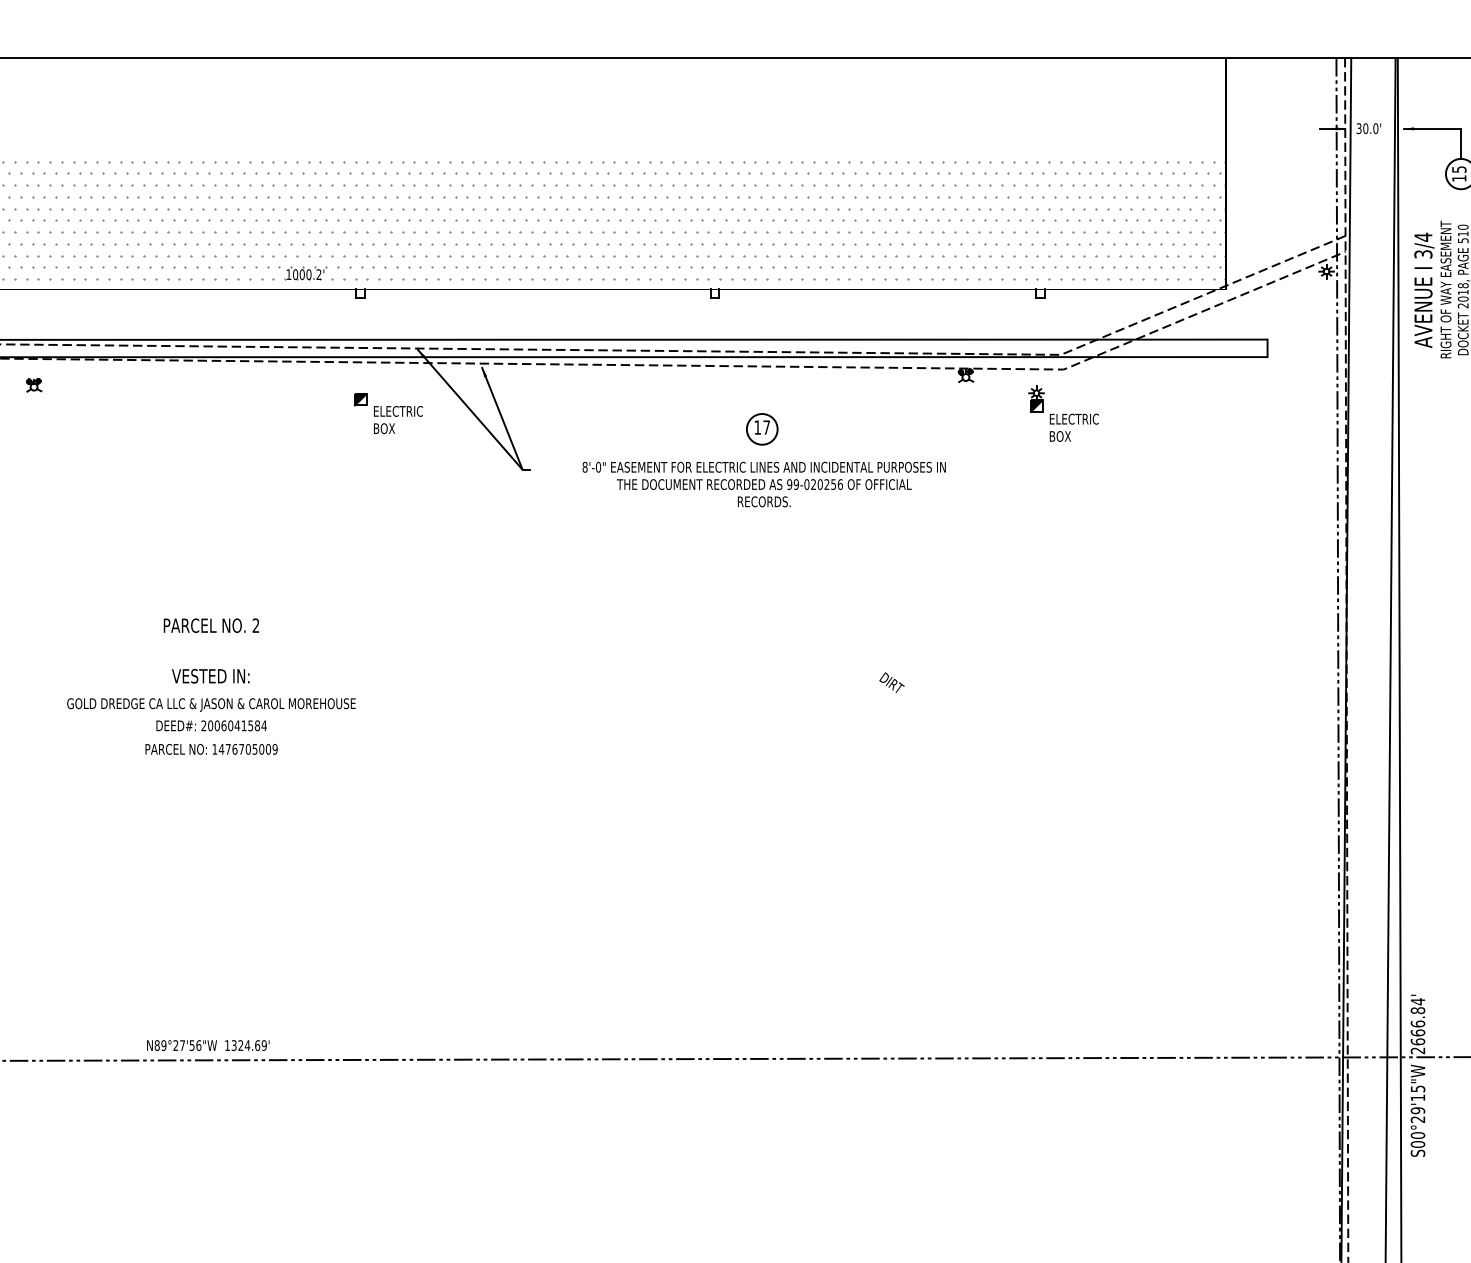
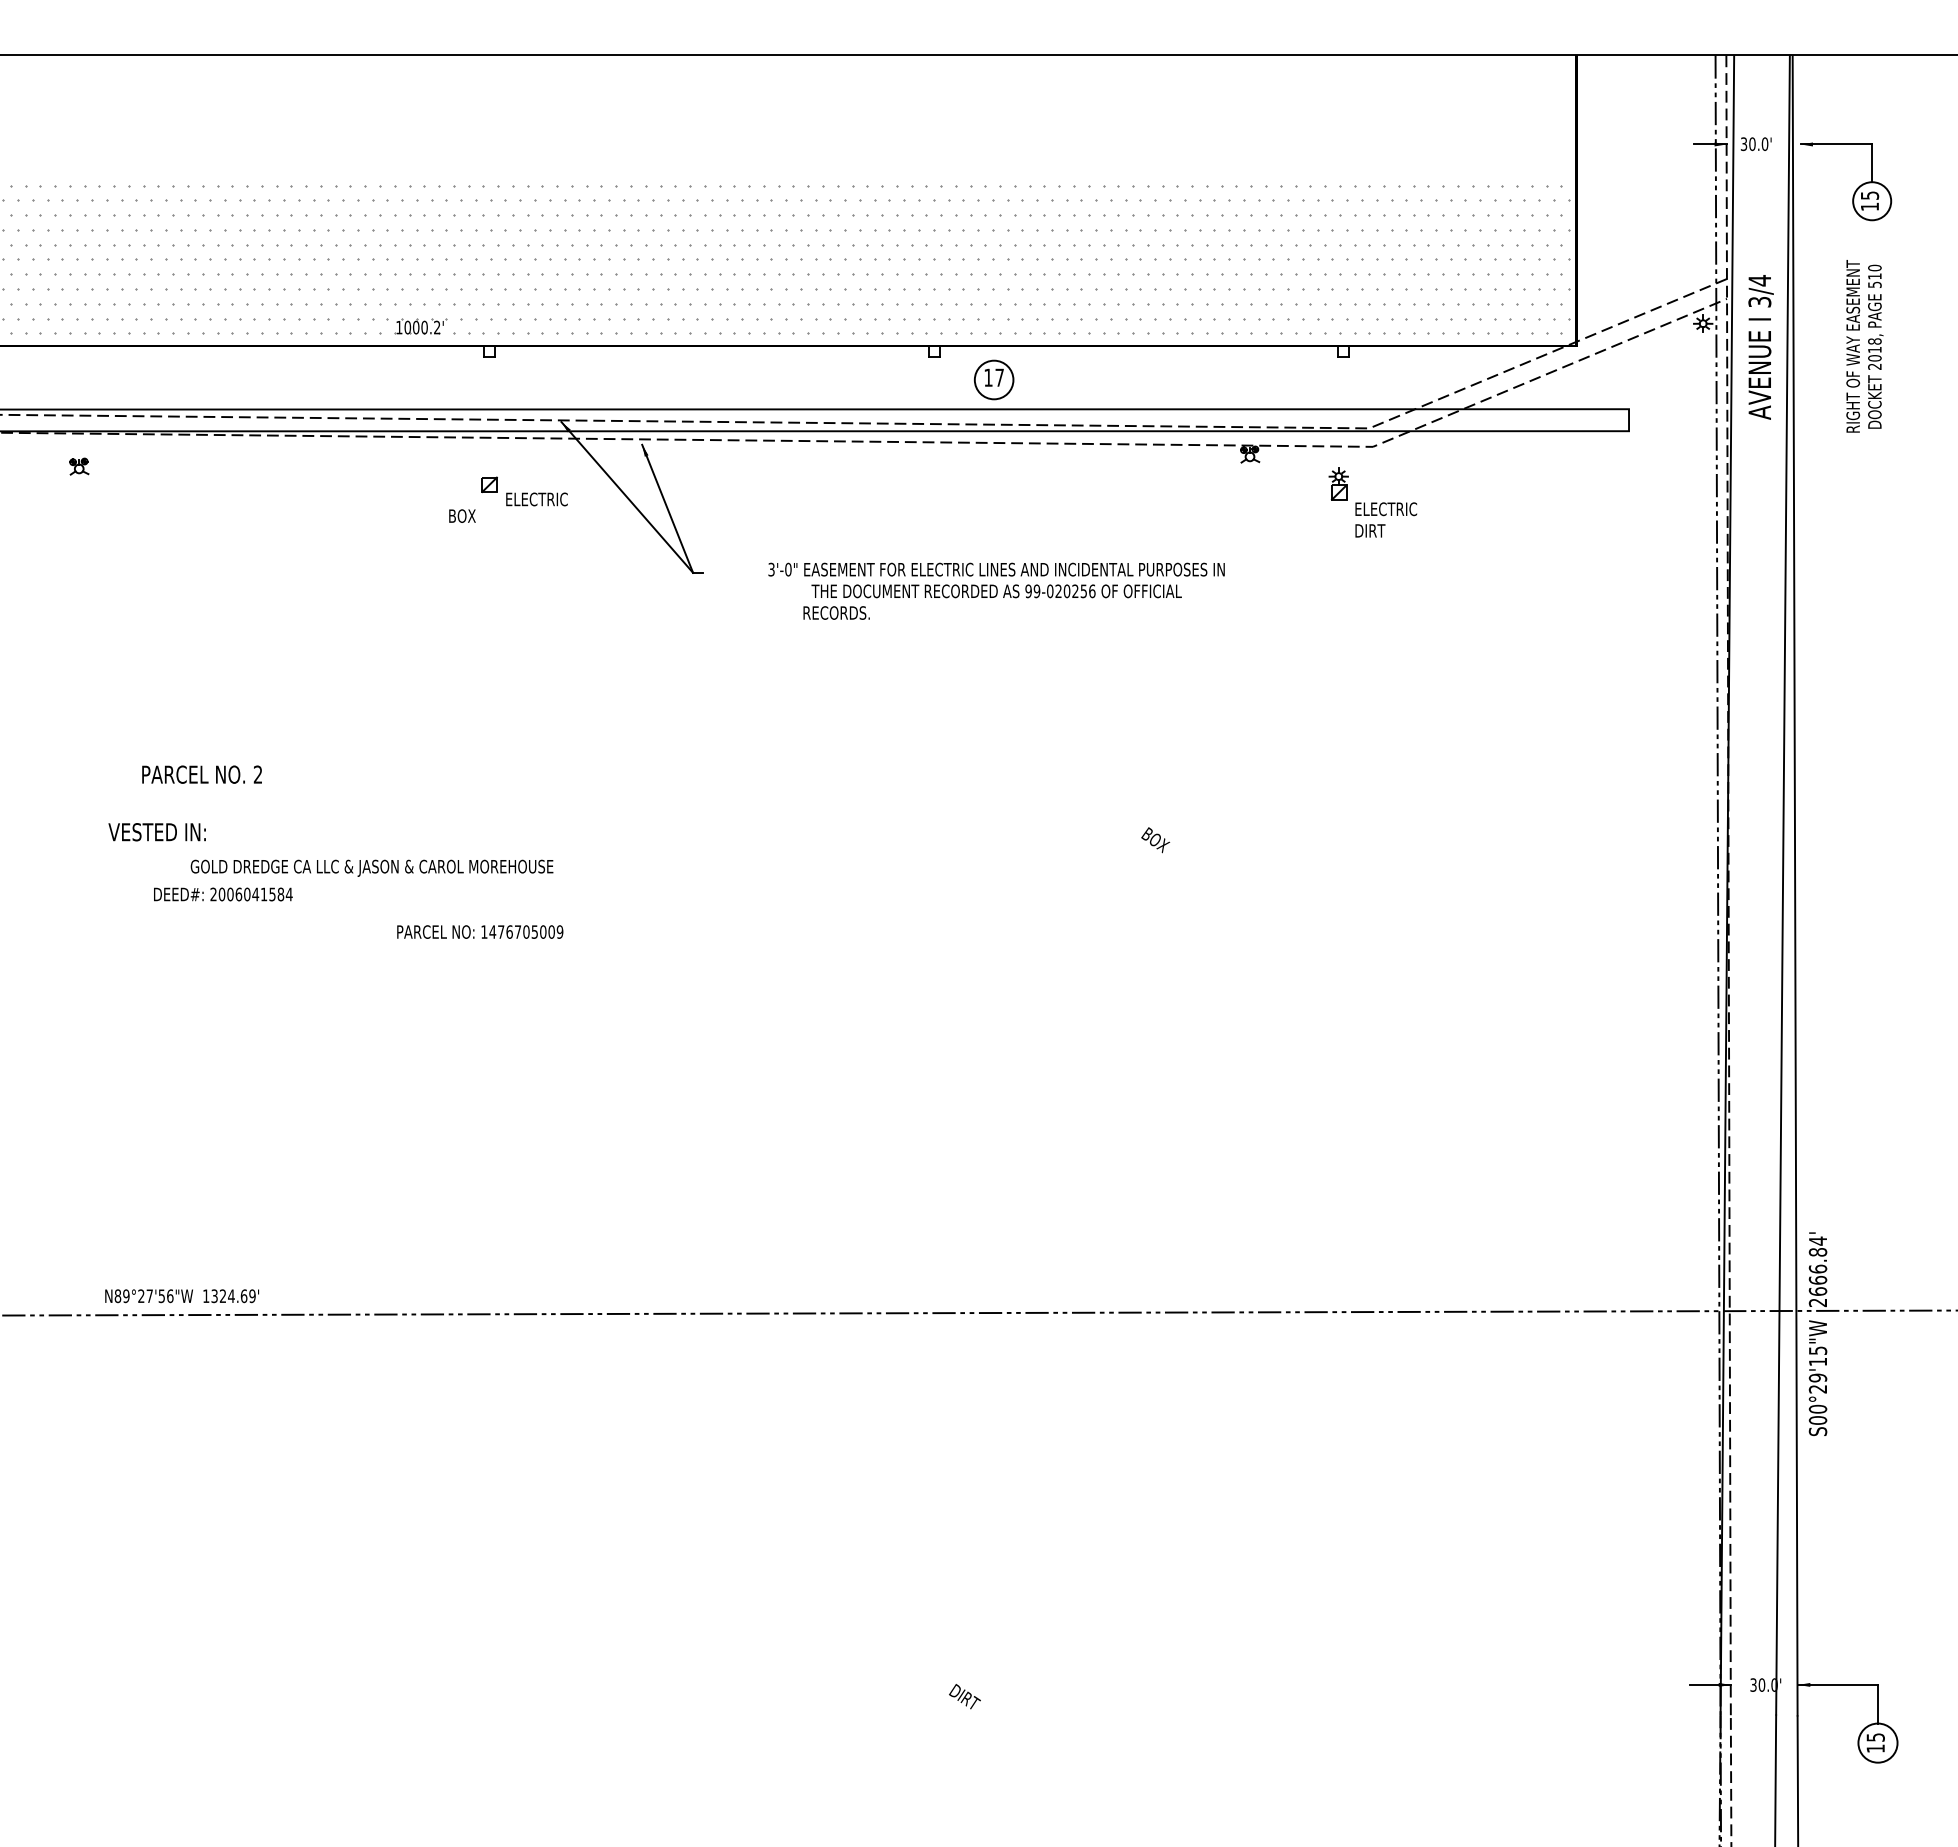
text: (1423, 290) -> (1760, 347), moved
fill: (360, 399) -> (489, 484), removed
fill: (1036, 405) -> (1338, 492), removed
text: (384, 428) -> (462, 515), moved
part: (762, 428) -> (994, 379), moved
text: (1061, 436) -> (1370, 530), BOX -> DIRT
text: (585, 467) -> (771, 569), 8'-0" -> 3'-0"
text: (764, 501) -> (836, 612), moved
text: (210, 625) -> (201, 774), moved
text: (210, 676) -> (156, 832), moved
text: (893, 683) -> (1158, 841), DIRT -> BOX
text: (210, 704) -> (371, 867), moved
text: (211, 725) -> (223, 894), moved
text: (211, 748) -> (480, 931), moved
text: (207, 1045) -> (181, 1296), moved

